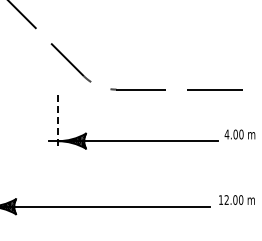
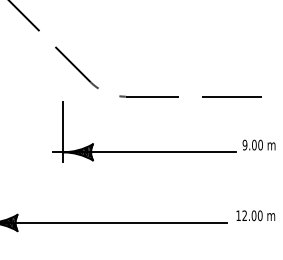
line: (57, 122) -> (62, 132), dashed -> solid
text: (226, 134) -> (244, 145), 4.00 -> 9.00

